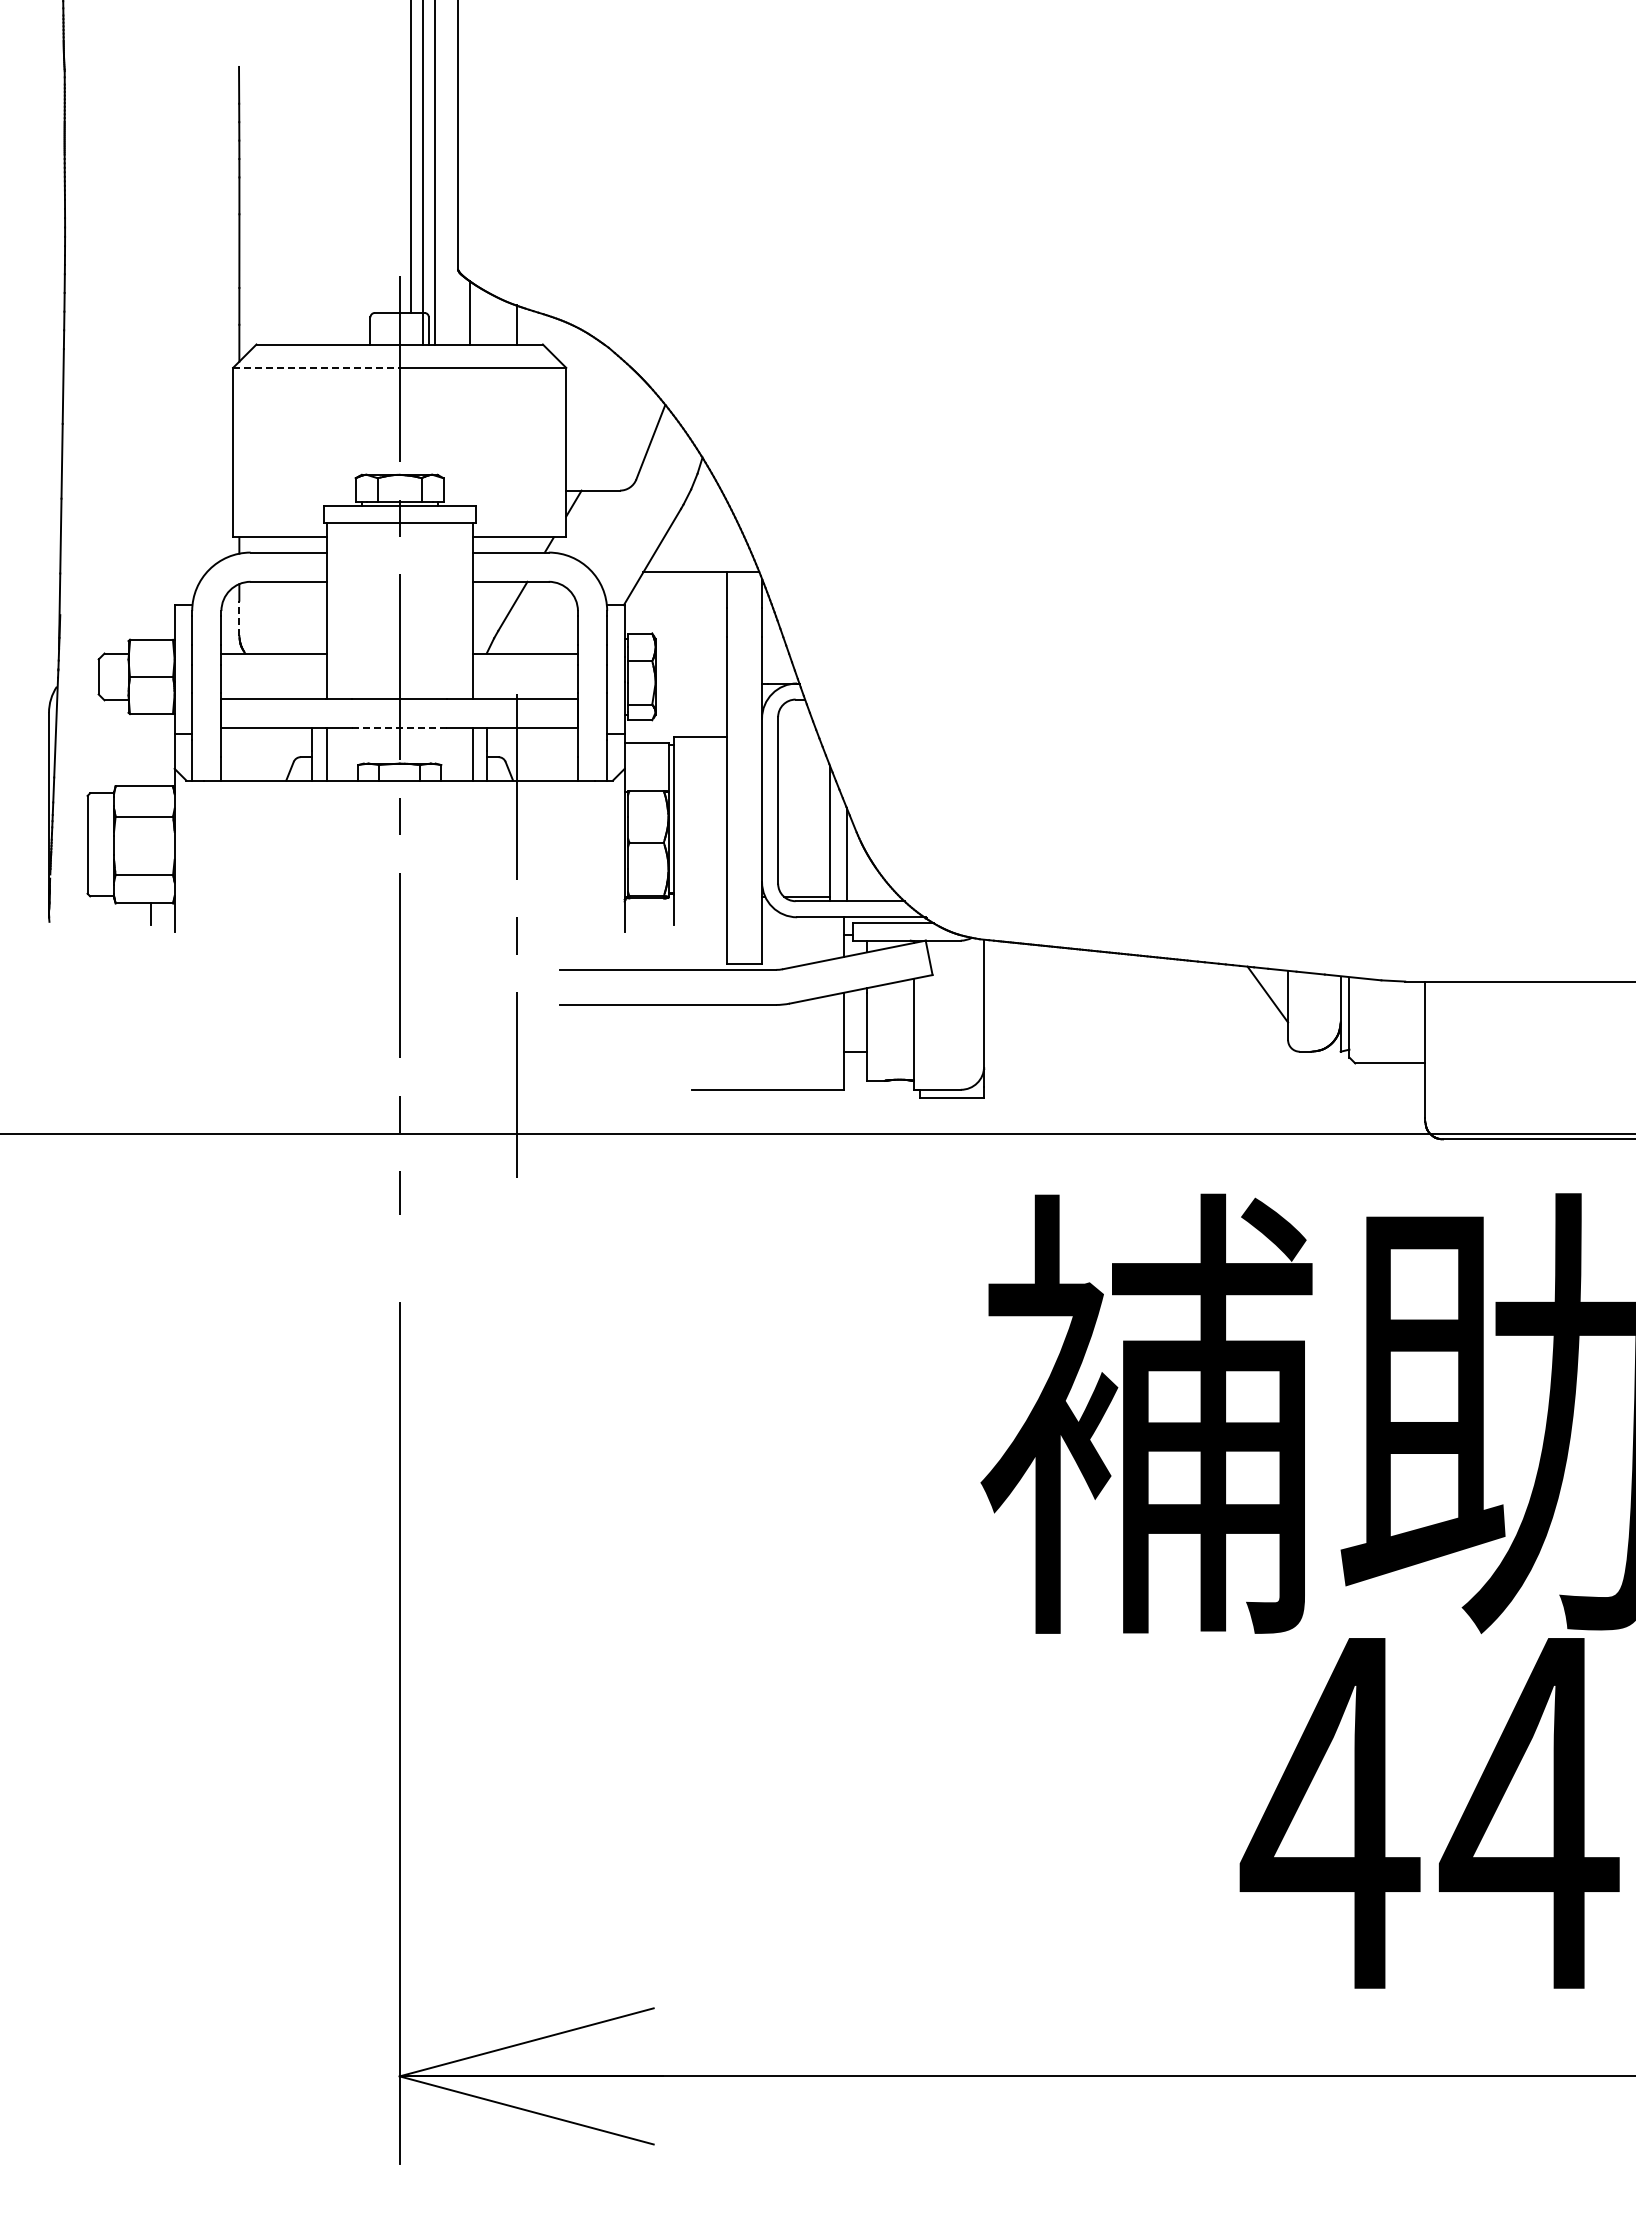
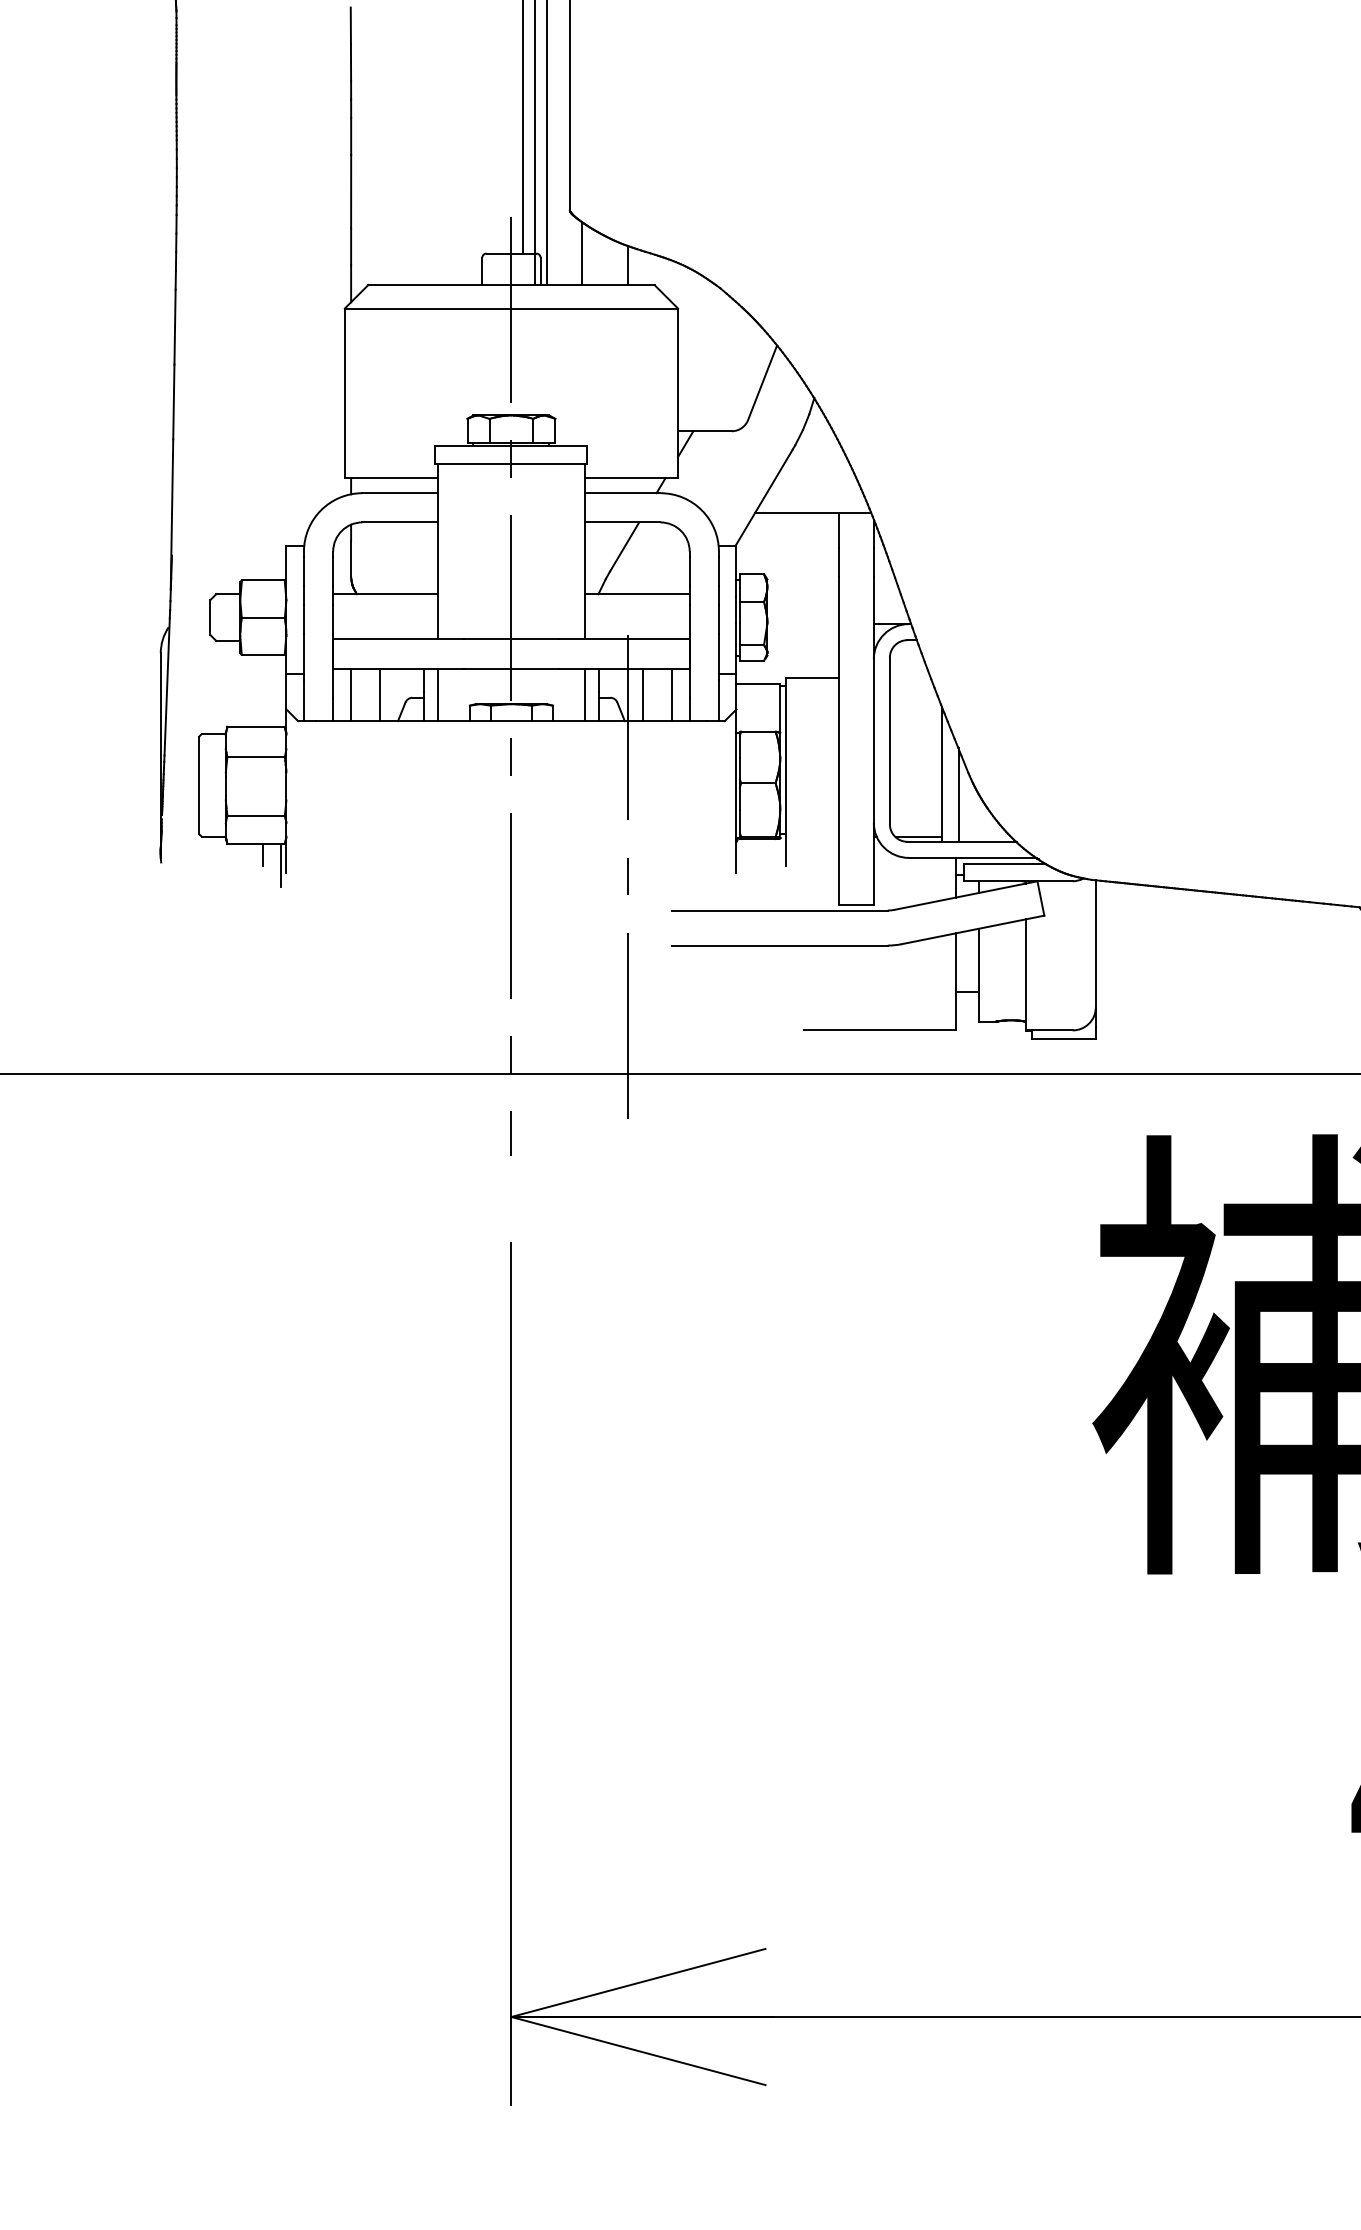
line: (316, 367) -> (428, 308), dashed -> solid
line: (239, 618) -> (351, 559), dashed -> solid
line: (399, 727) -> (511, 668), dashed -> solid
line: (238, 753) -> (350, 694), added
line: (268, 753) -> (380, 694), added
line: (531, 753) -> (643, 694), added
line: (560, 753) -> (672, 694), added
line: (169, 924) -> (281, 865), added

